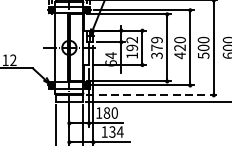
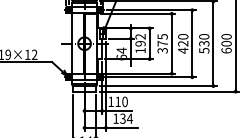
text: (156, 39) -> (162, 36), 379 -> 375
text: (203, 47) -> (204, 43), 500 -> 530
line: (152, 95) -> (158, 86), dashed -> solid
text: (106, 112) -> (117, 101), 180 -> 110

